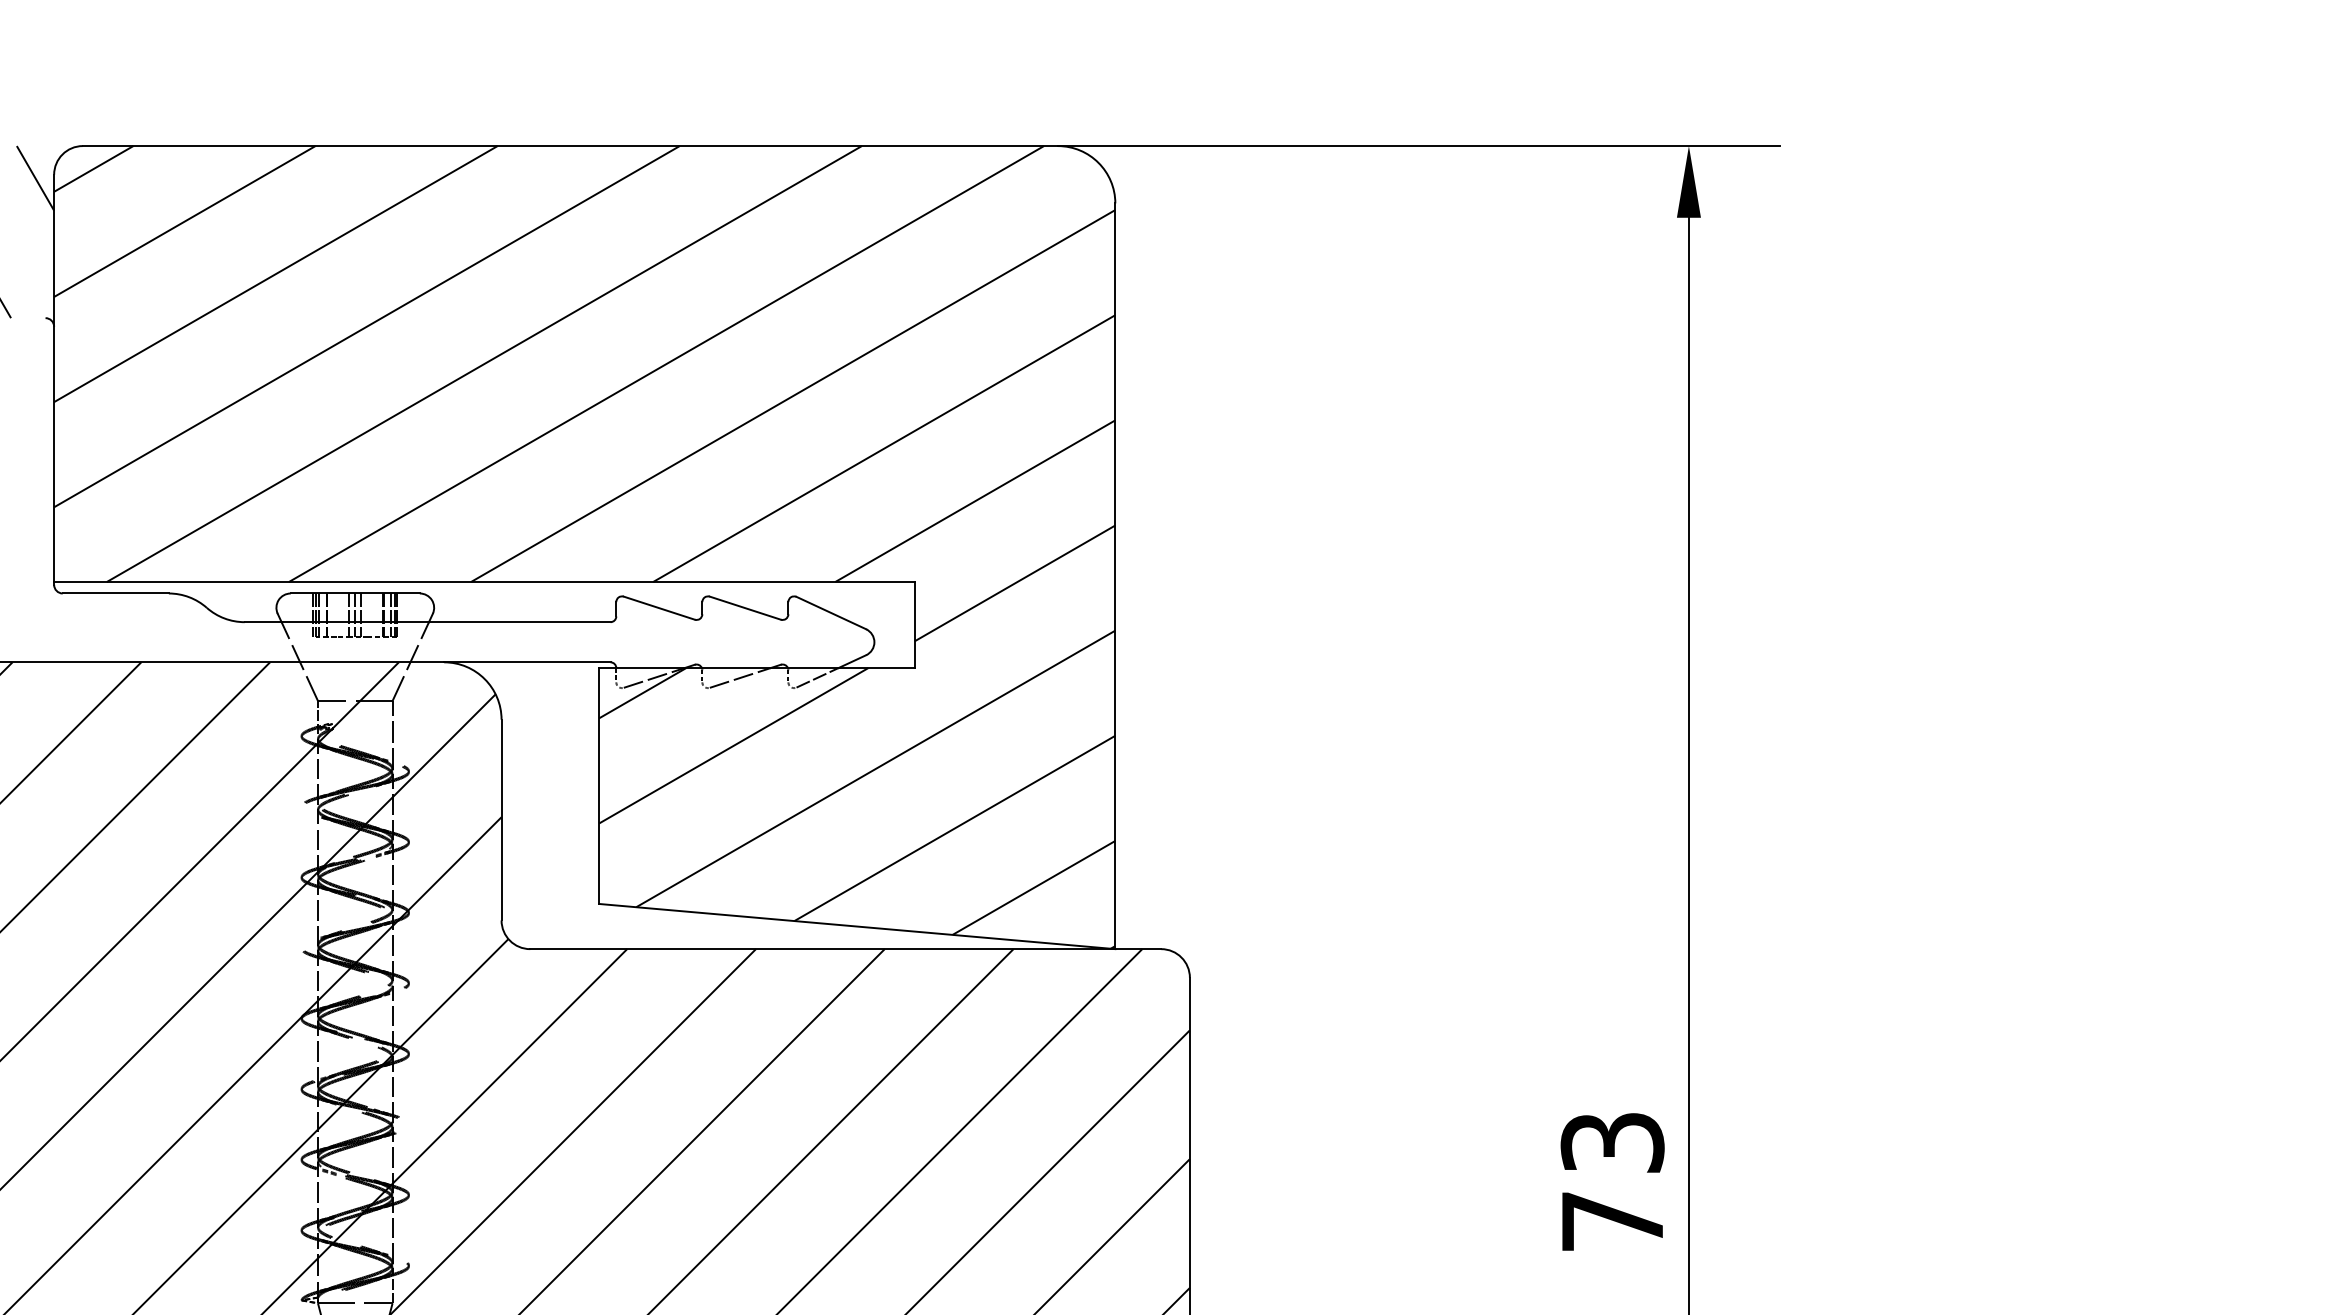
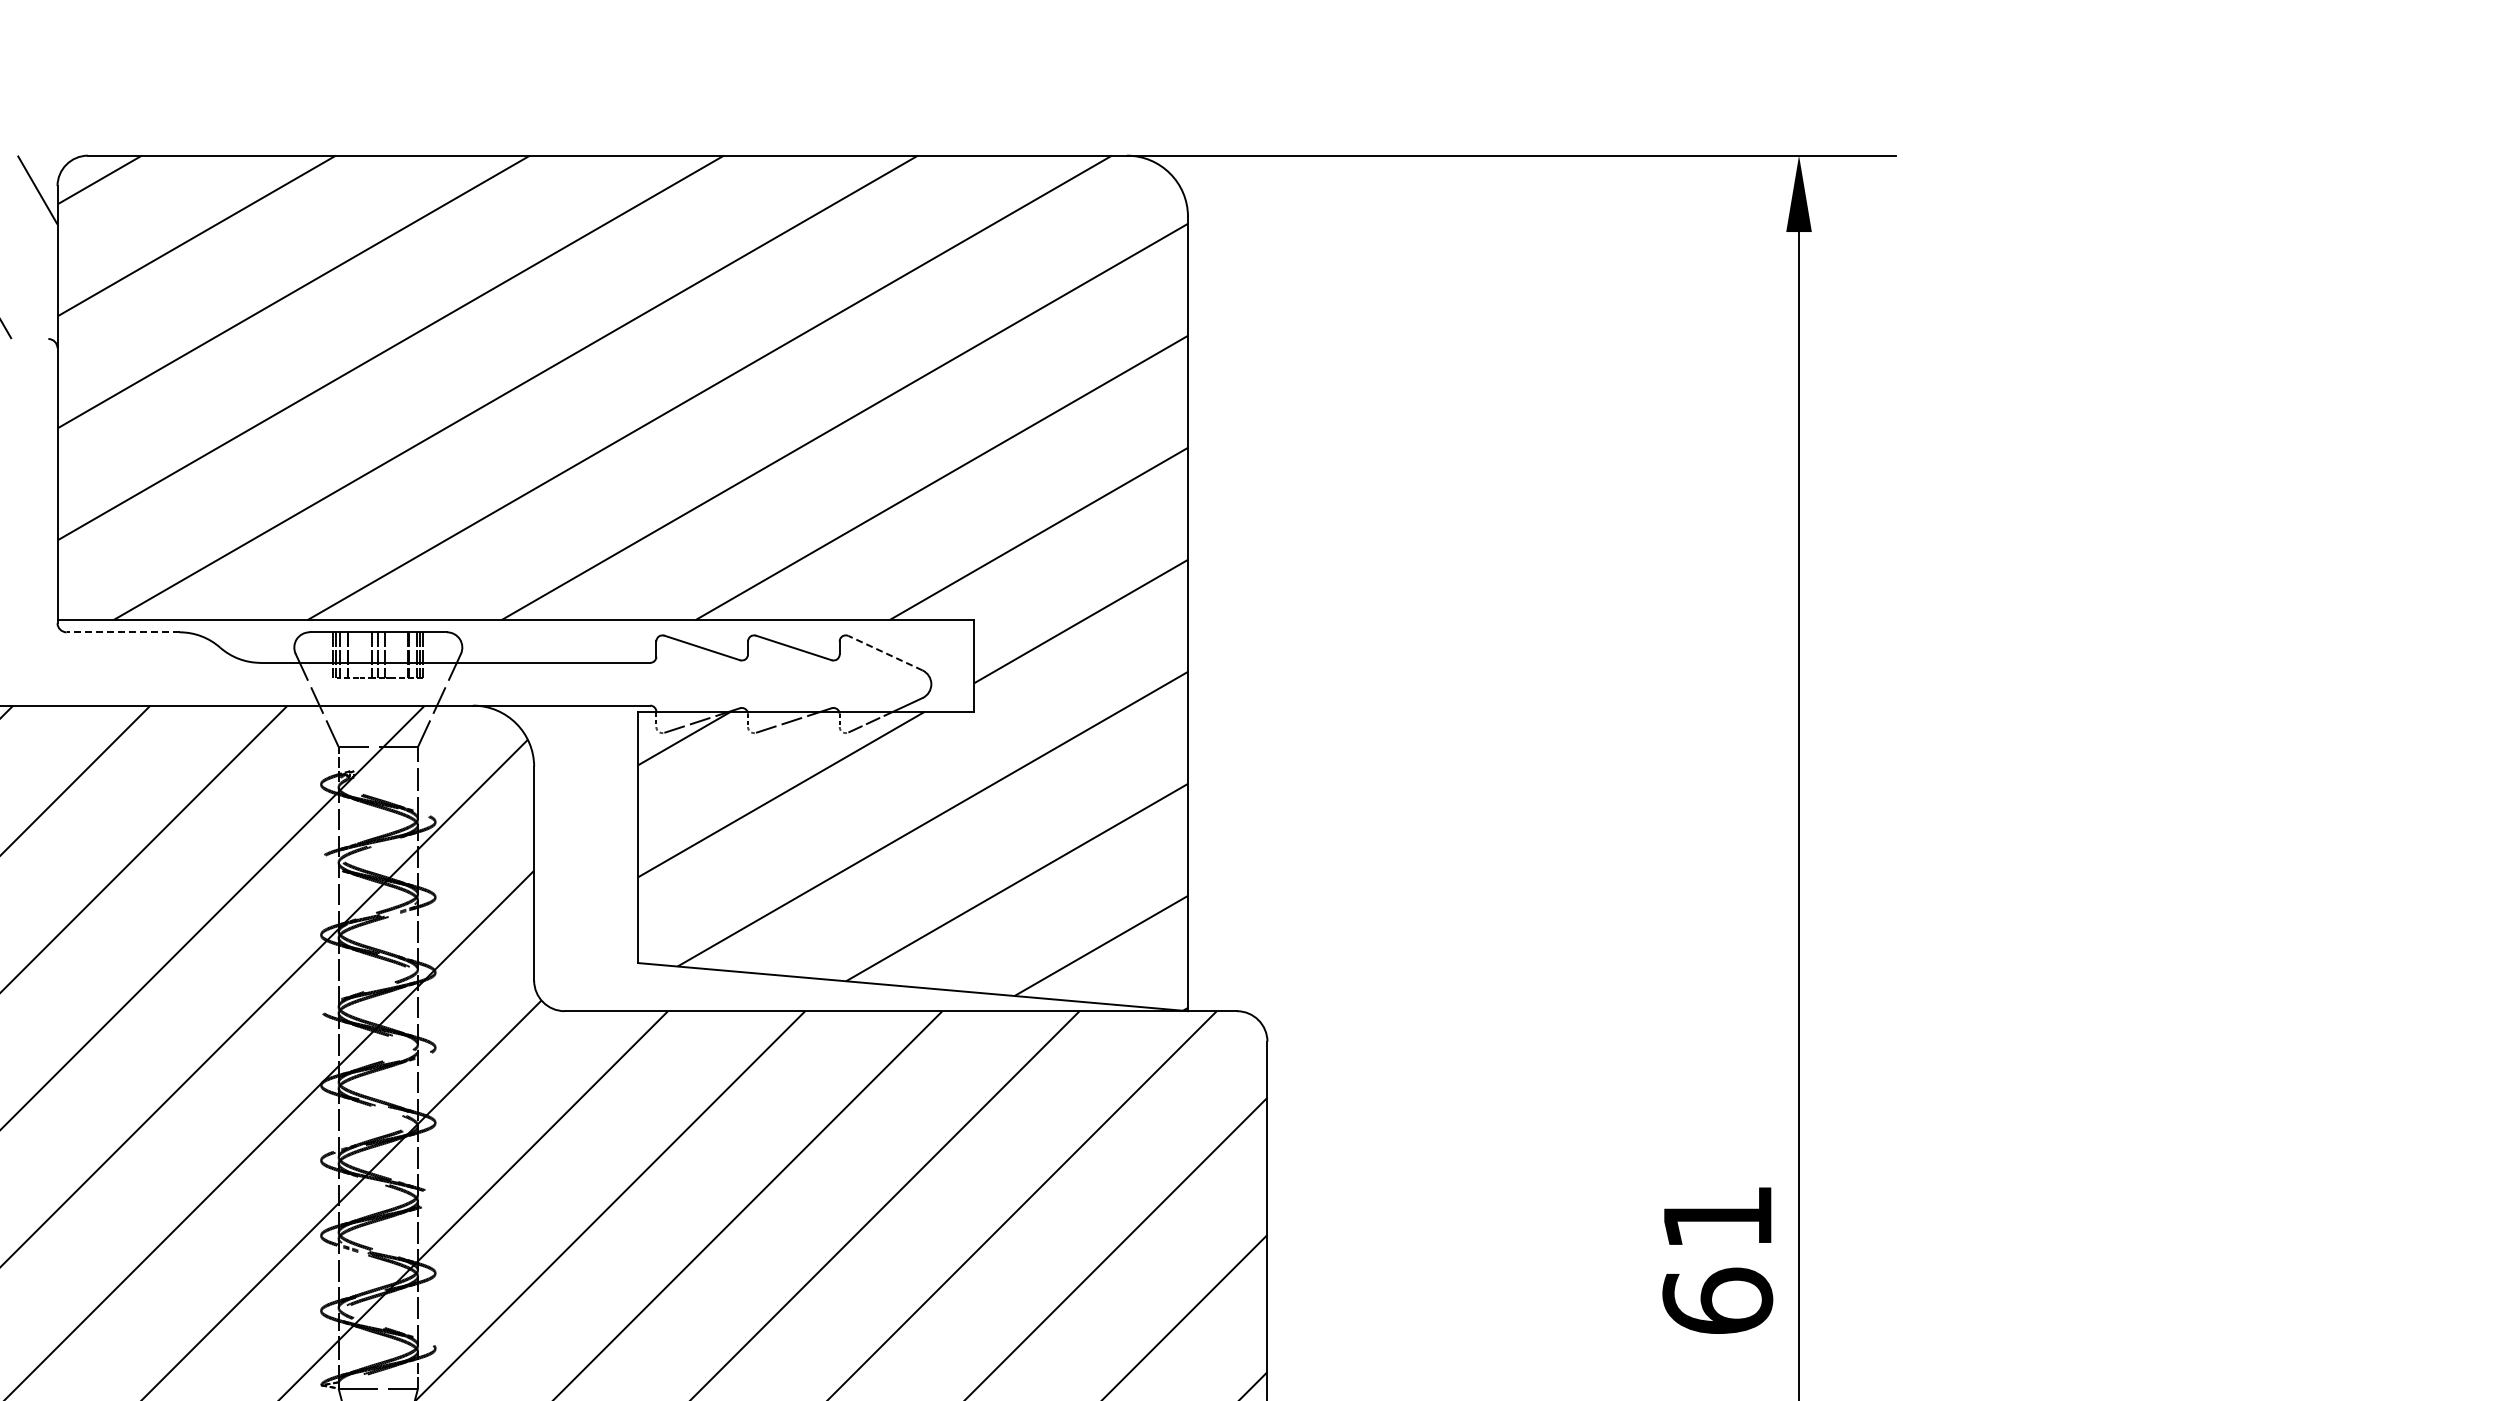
line: (116, 593) -> (123, 632), solid -> dashed
line: (831, 613) -> (885, 653), solid -> dashed
text: (1612, 1182) -> (1717, 1259), 73 -> 61

